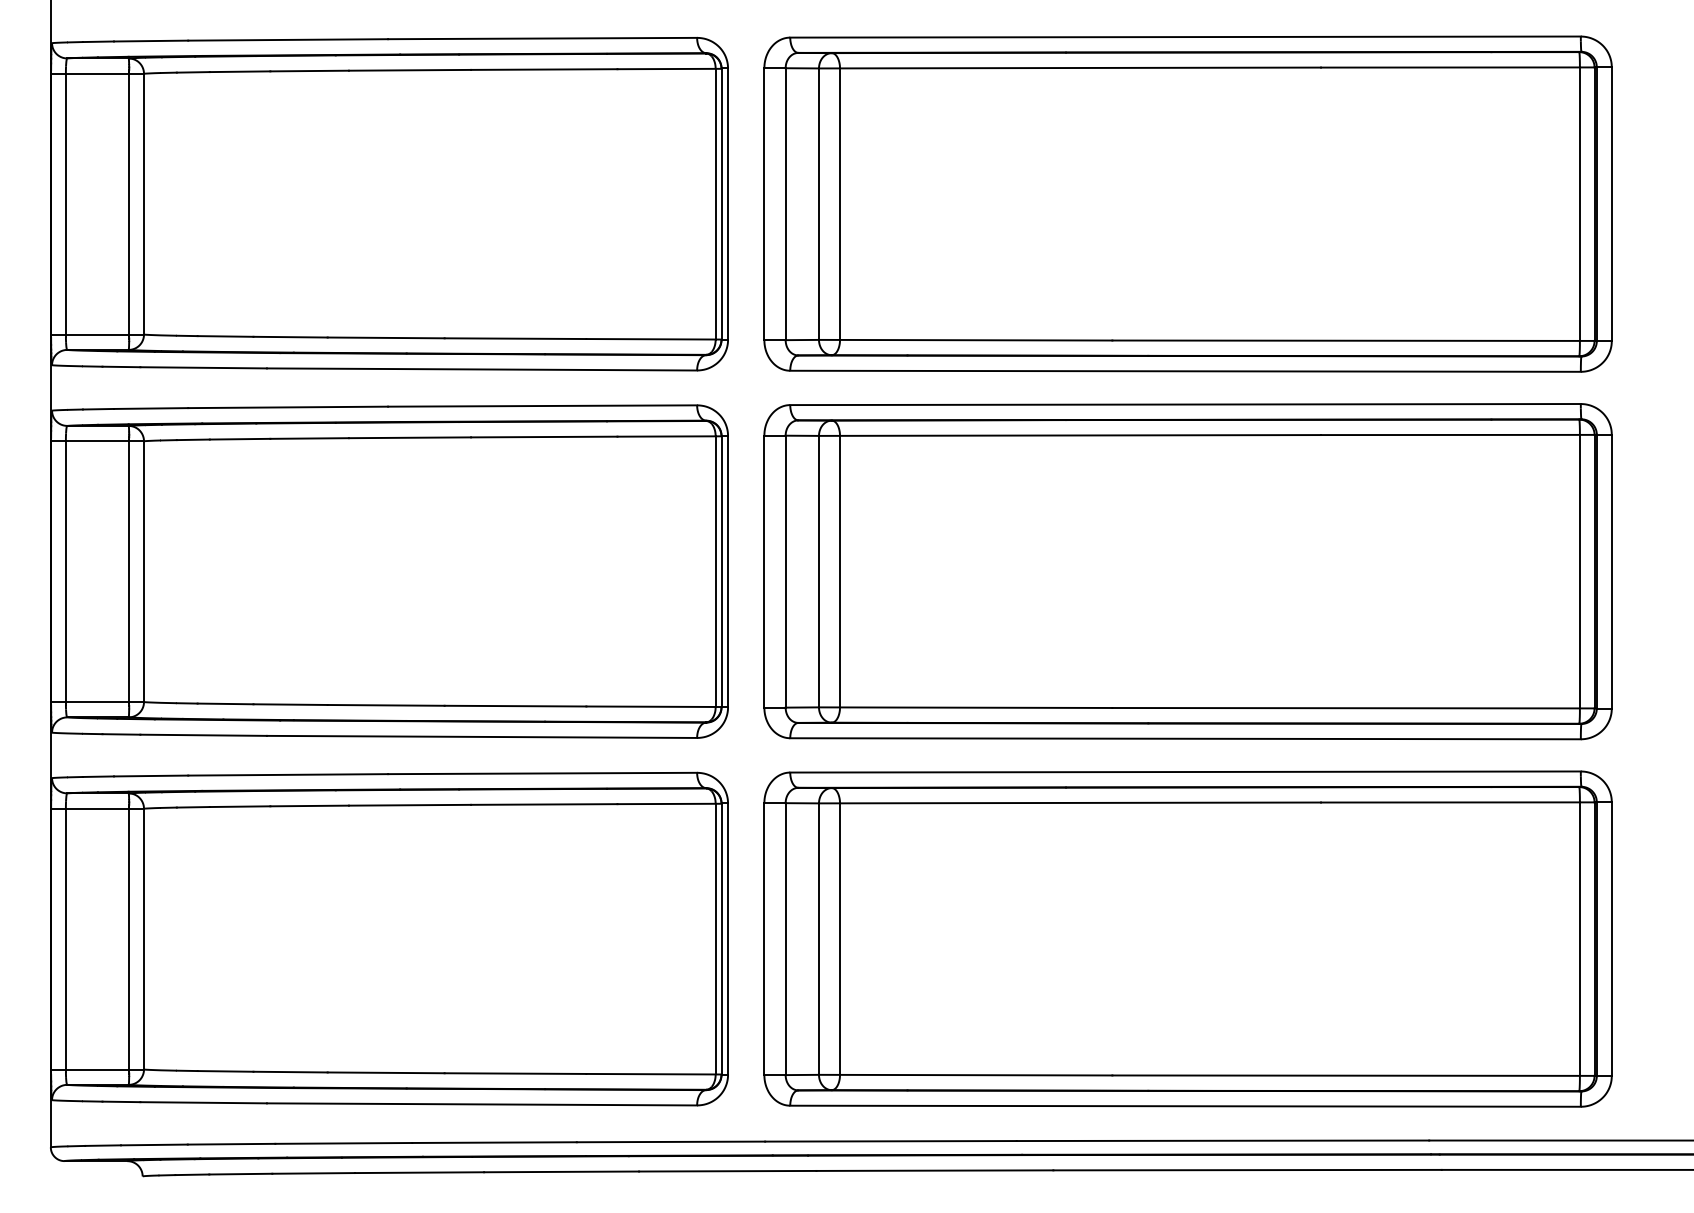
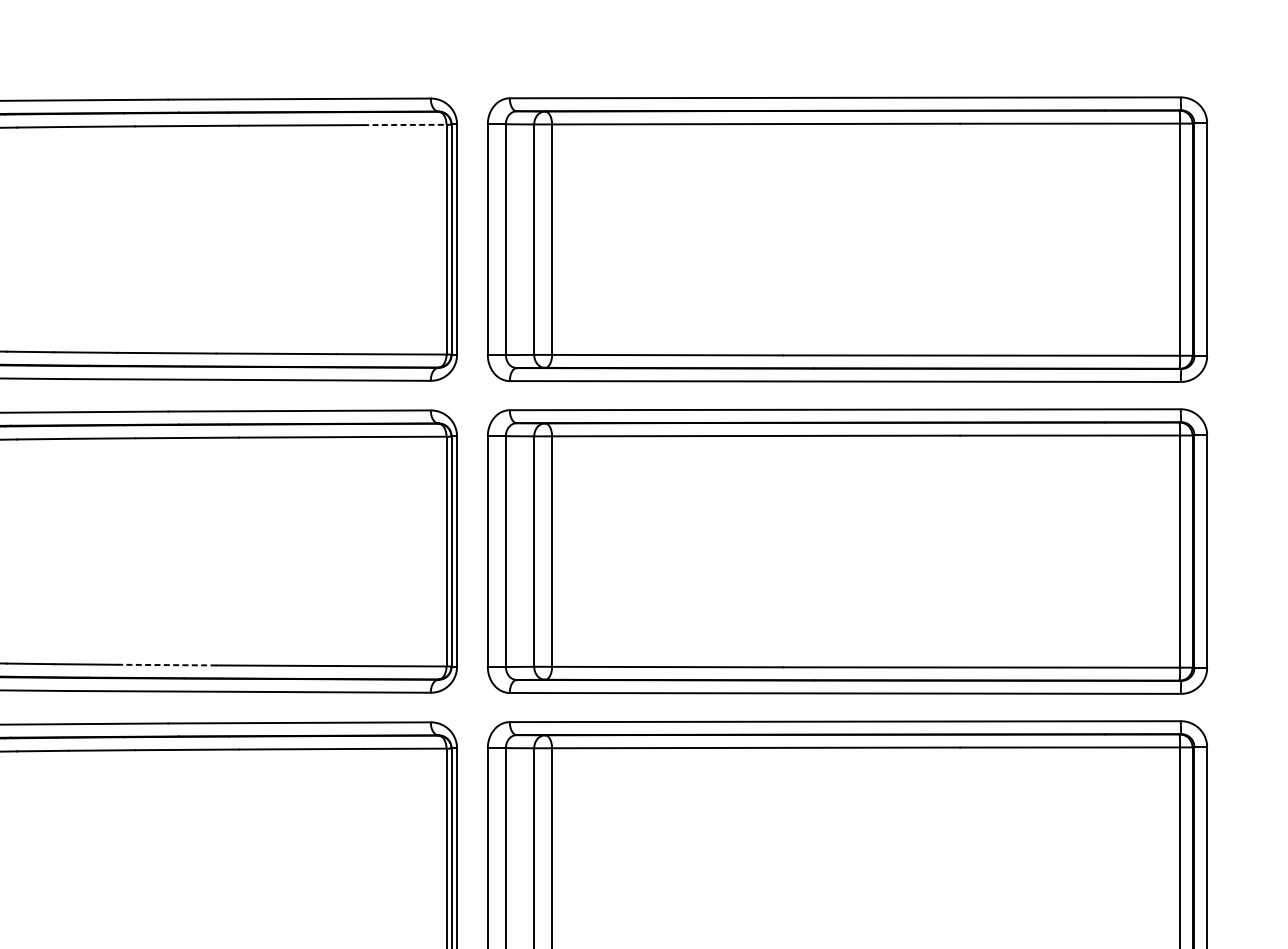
line: (670, 69) -> (408, 125), solid -> dashed
line: (385, 705) -> (166, 665), solid -> dashed

